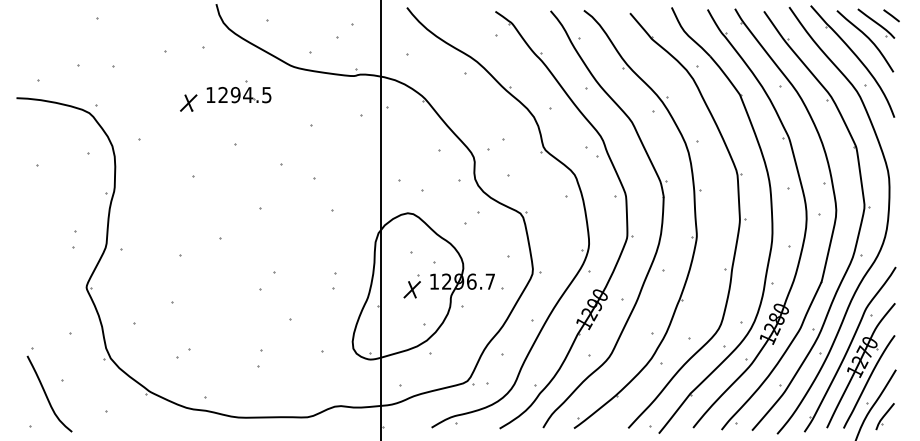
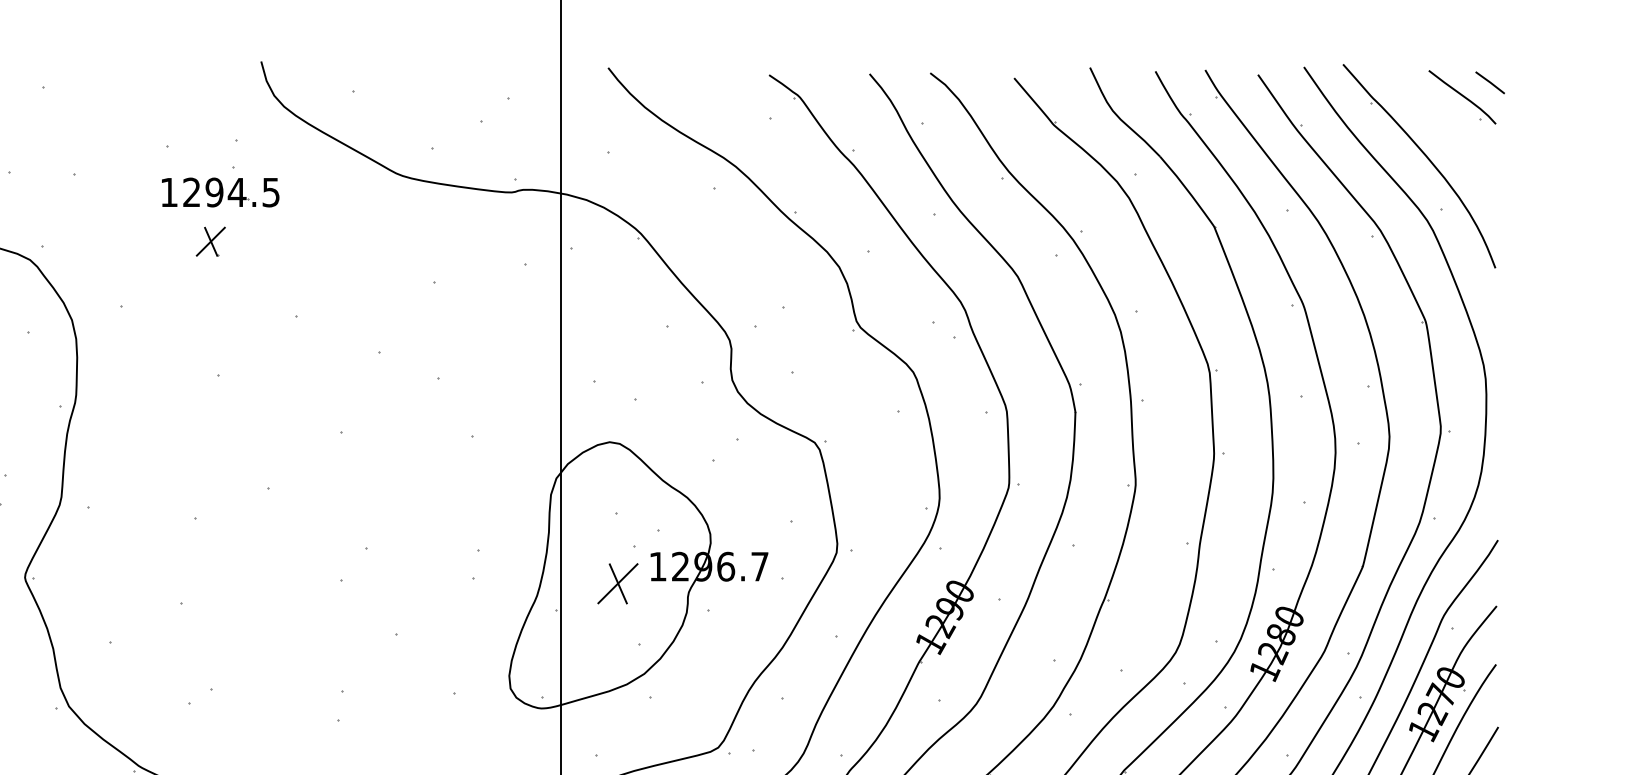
curve: (867, 38) -> (1446, 124), removed
part: (238, 91) -> (219, 185), moved
part: (411, 286) -> (616, 575), size x1.4

